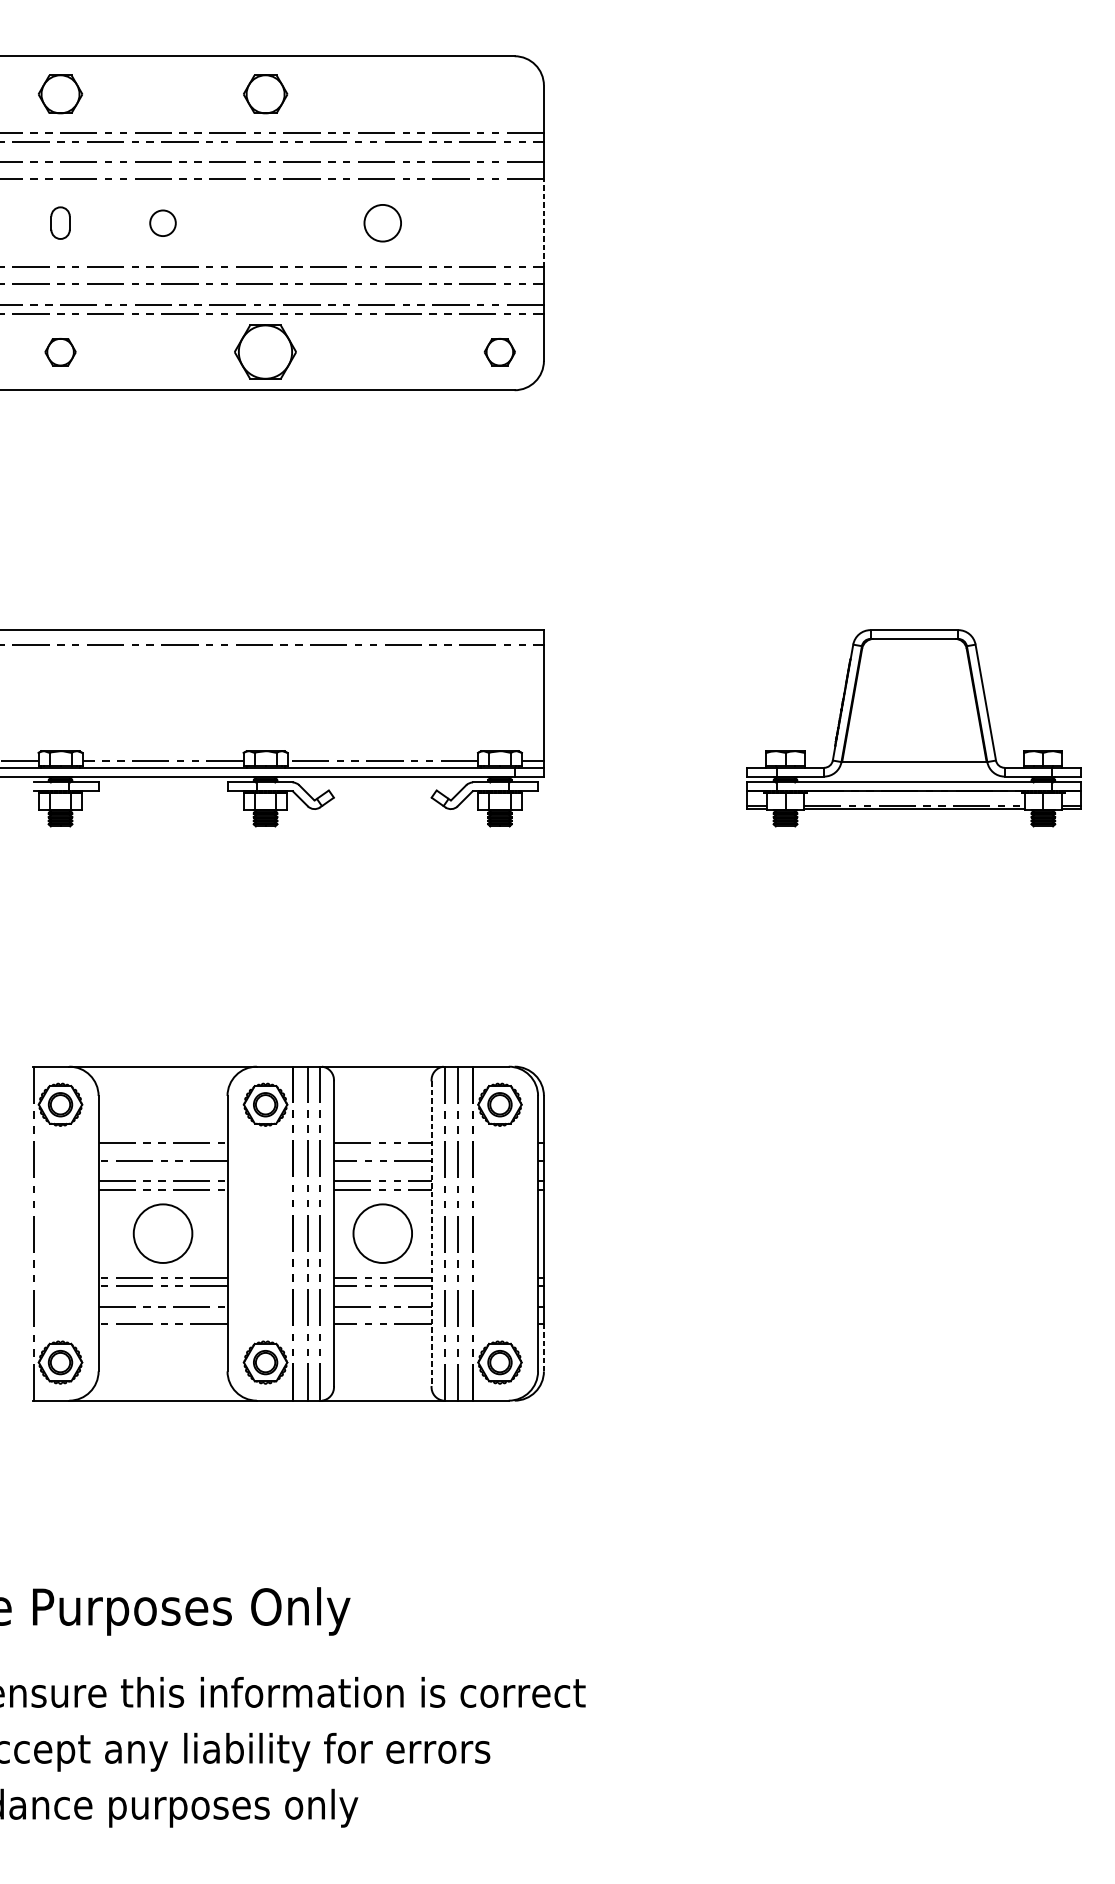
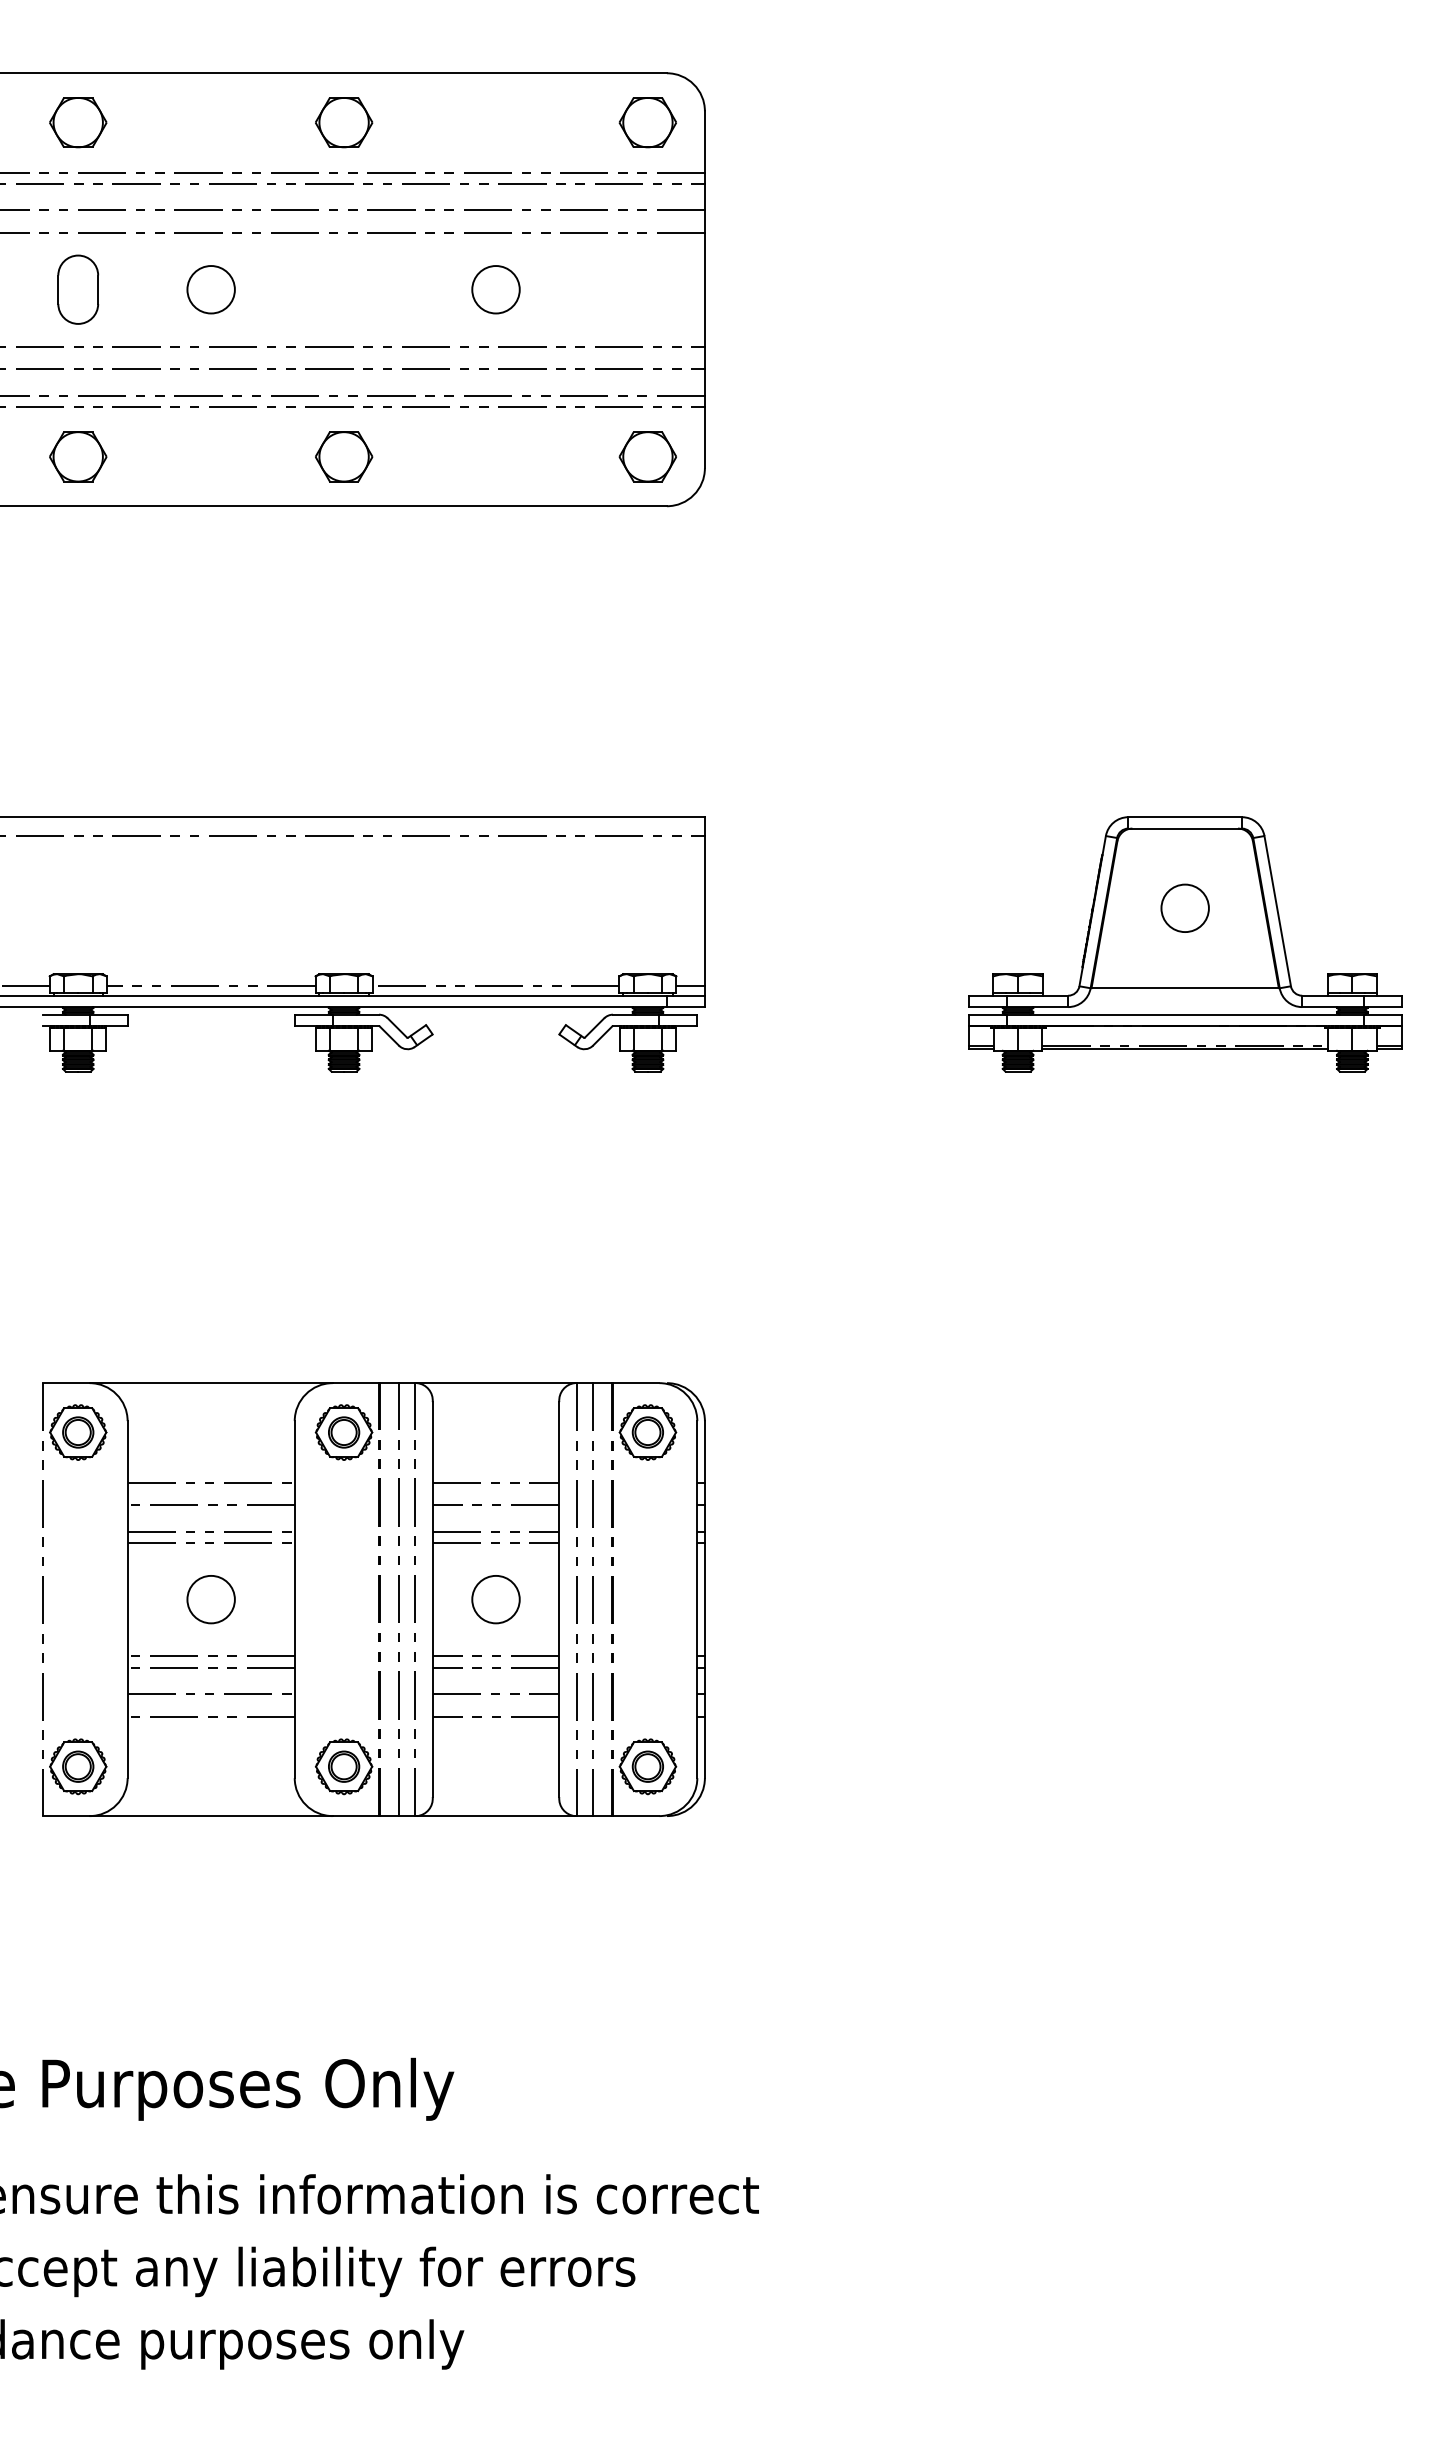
part: (499, 94) -> (647, 122), added
part: (60, 223) -> (78, 289), size x1.67
circle: (162, 223) -> (210, 289), size x1.43
line: (543, 223) -> (704, 289), dashed -> solid
part: (60, 351) -> (78, 456), size x1.43
part: (265, 351) -> (344, 456), size x0.71
part: (499, 351) -> (647, 456), size x1.43
circle: (913, 699) -> (1184, 907), added
circle: (162, 1233) -> (210, 1599), size x0.62
circle: (382, 1233) -> (495, 1599), size x0.62
line: (431, 1234) -> (559, 1600), dashed -> solid
line: (543, 1347) -> (704, 1747), dashed -> solid

